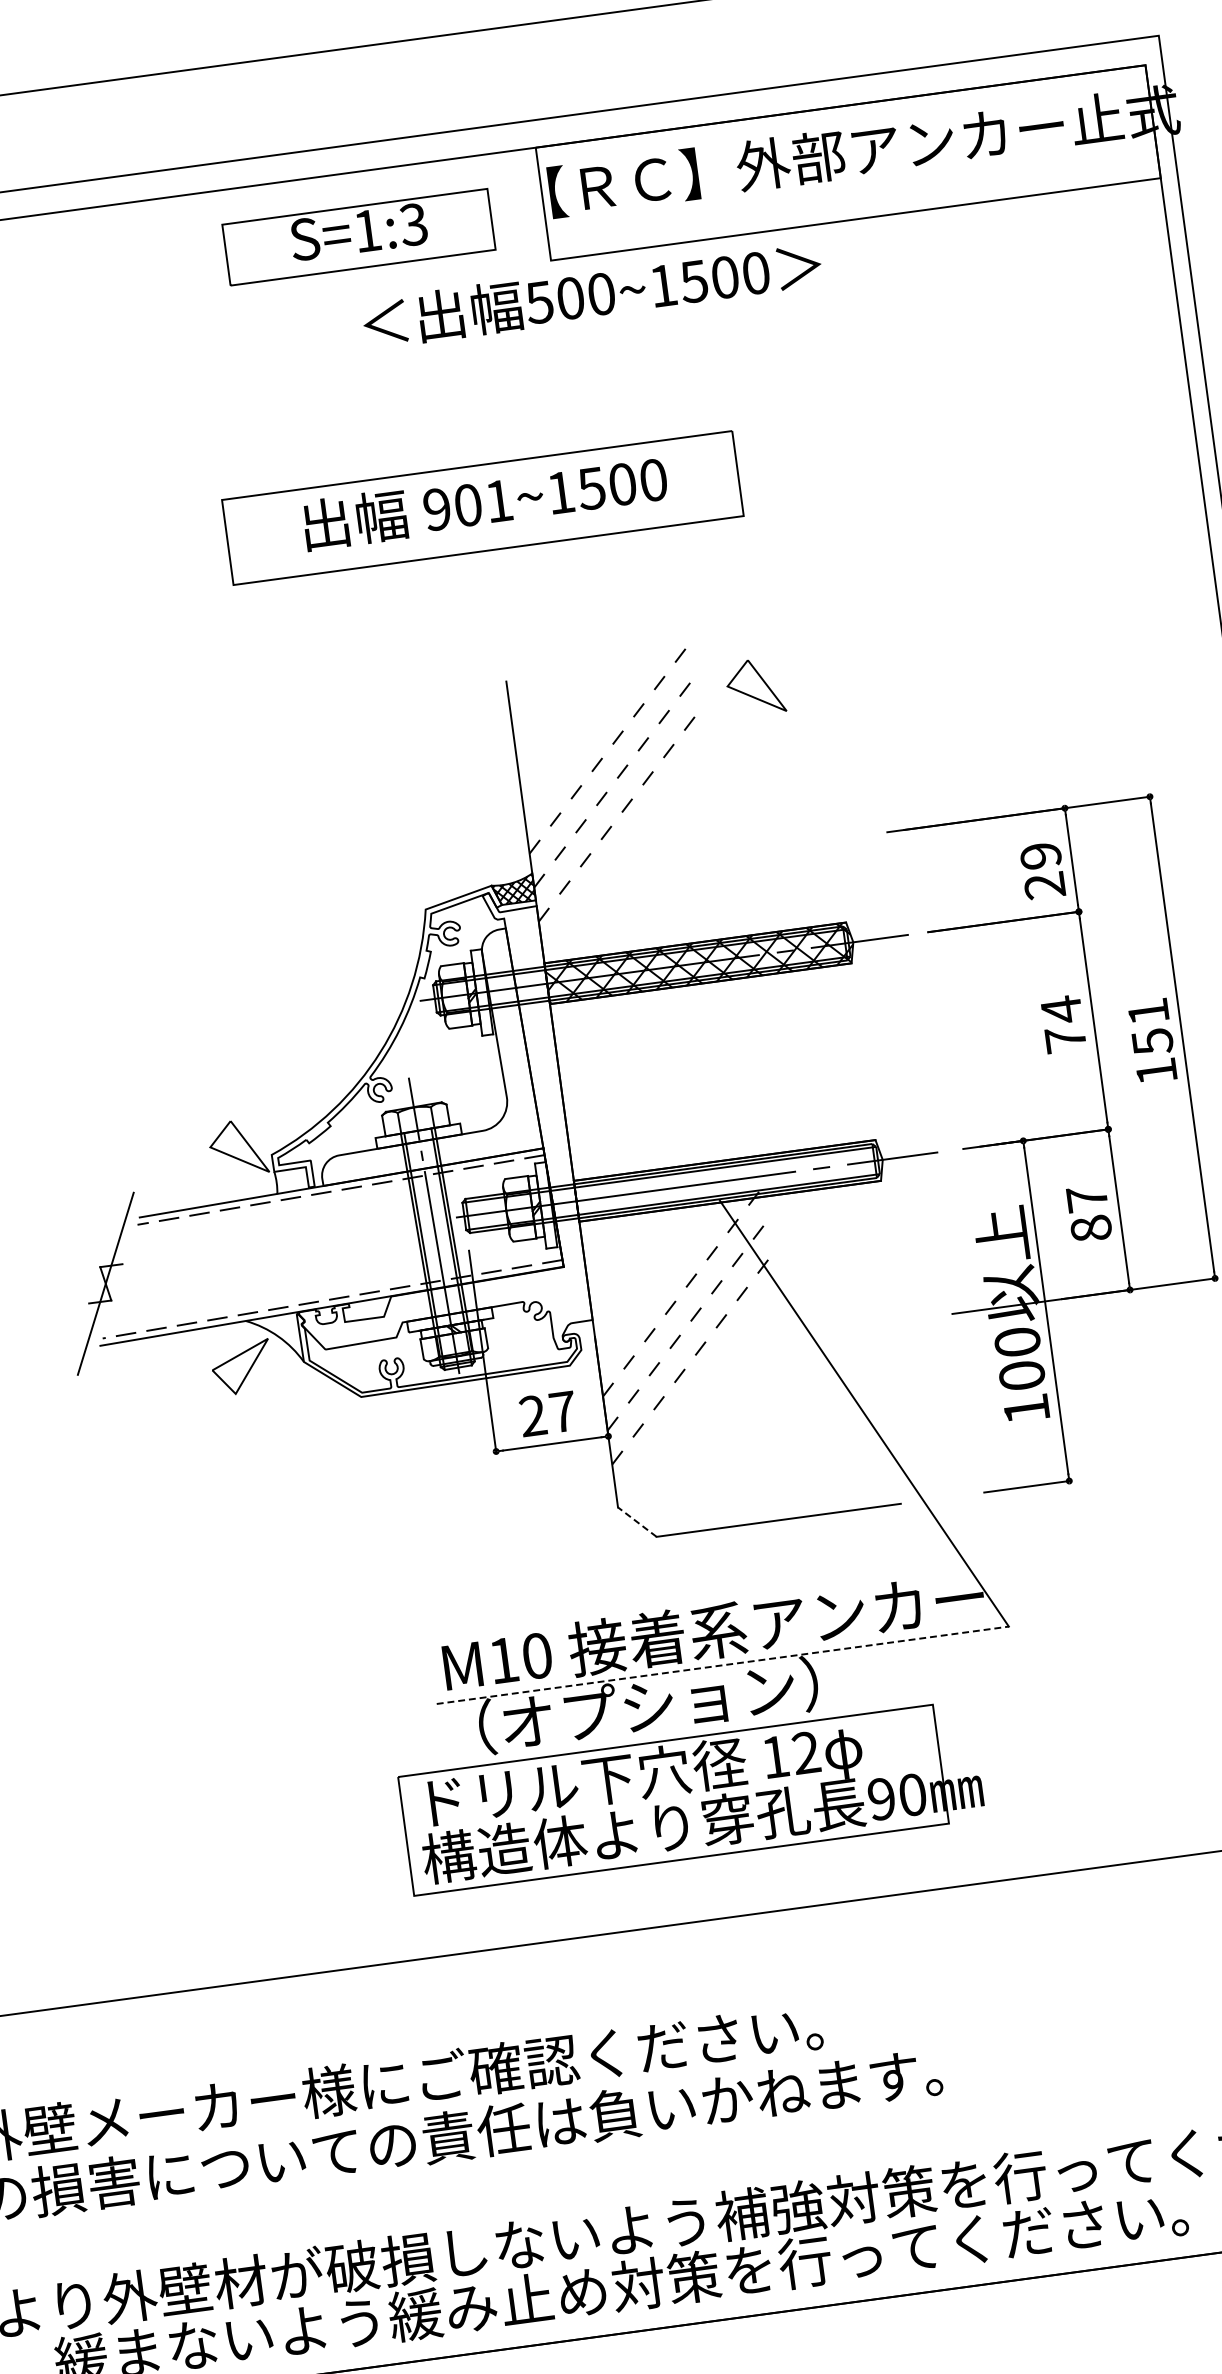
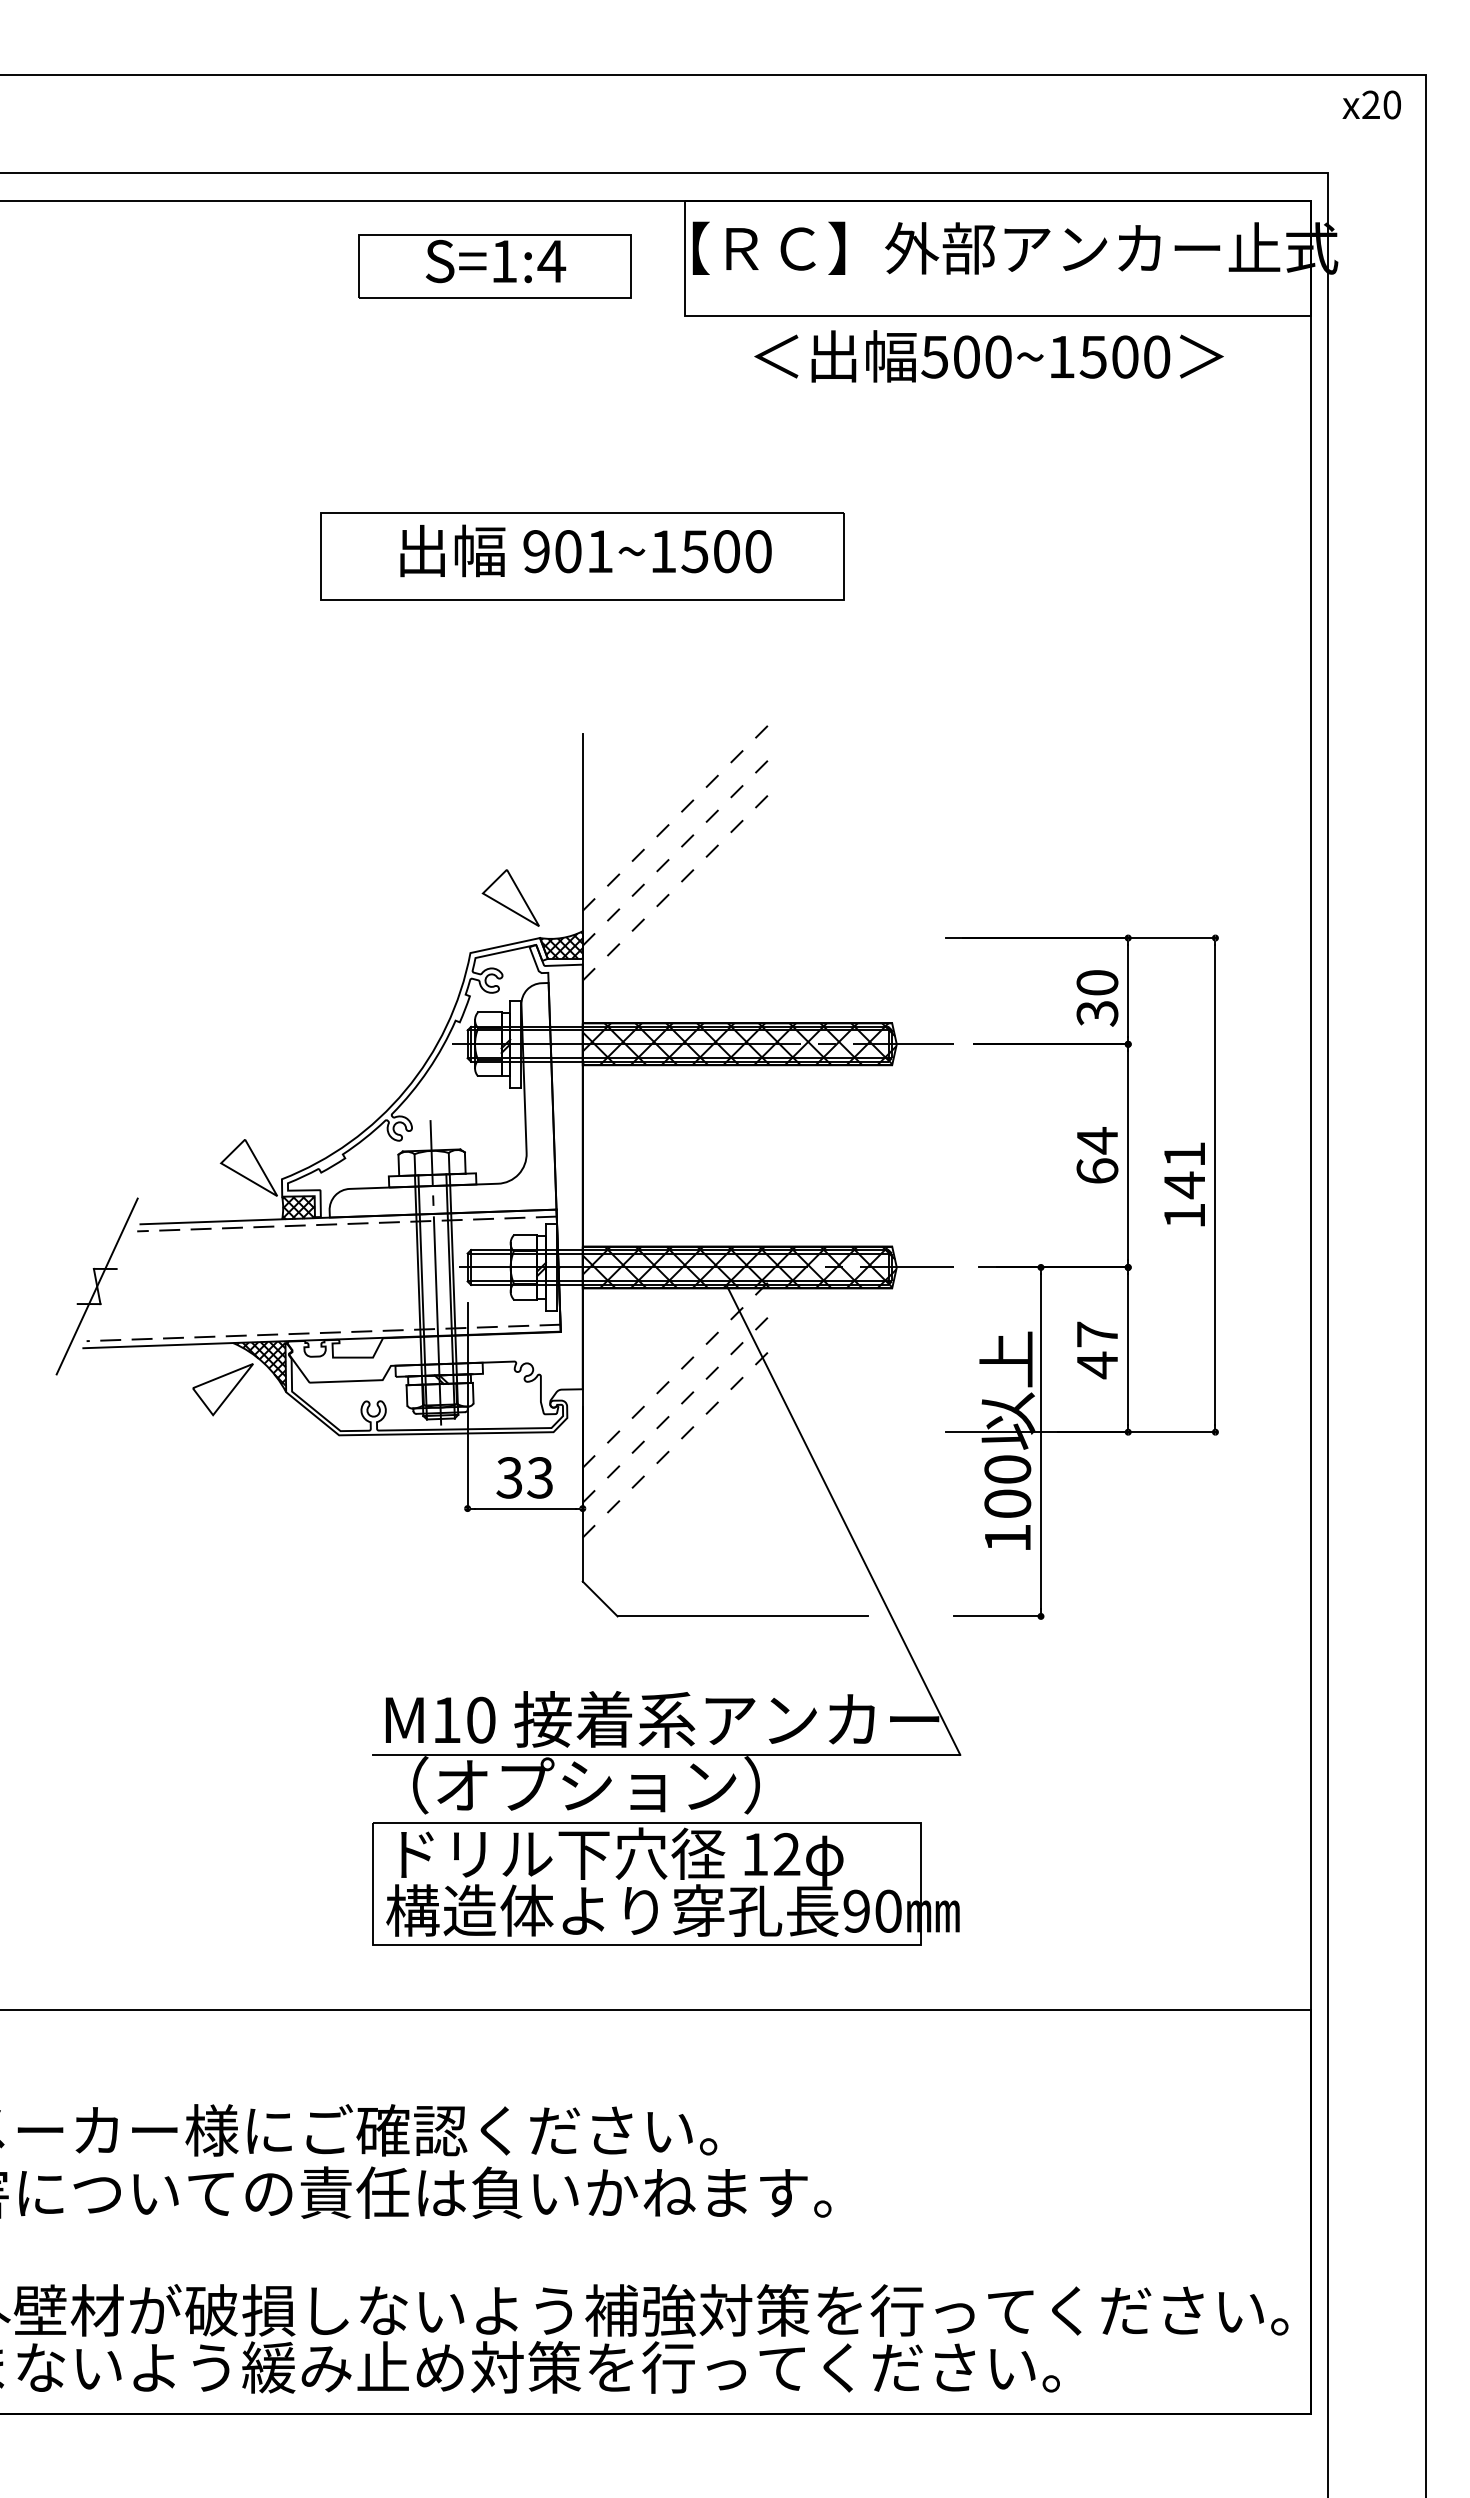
text: (413, 224) -> (551, 261), S=1:3 -> S=1:4
text: (591, 294) -> (988, 356), moved
part: (754, 686) -> (510, 897), moved
text: (1042, 871) -> (1097, 998), 29 -> 30
text: (1065, 1038) -> (1097, 1170), 74 -> 64
text: (1152, 1042) -> (1184, 1185), 151 -> 141
hatch: (291, 1180) -> (298, 1207), added
hatch: (729, 1180) -> (739, 1267), added
text: (1091, 1228) -> (1097, 1365), 87 -> 47
hatch: (274, 1339) -> (259, 1365), added
text: (547, 1413) -> (524, 1477), 27 -> 33
line: (637, 1521) -> (600, 1598), dashed -> solid
line: (723, 1664) -> (667, 1754), dashed -> solid
part: (691, 1797) -> (665, 1883), moved

